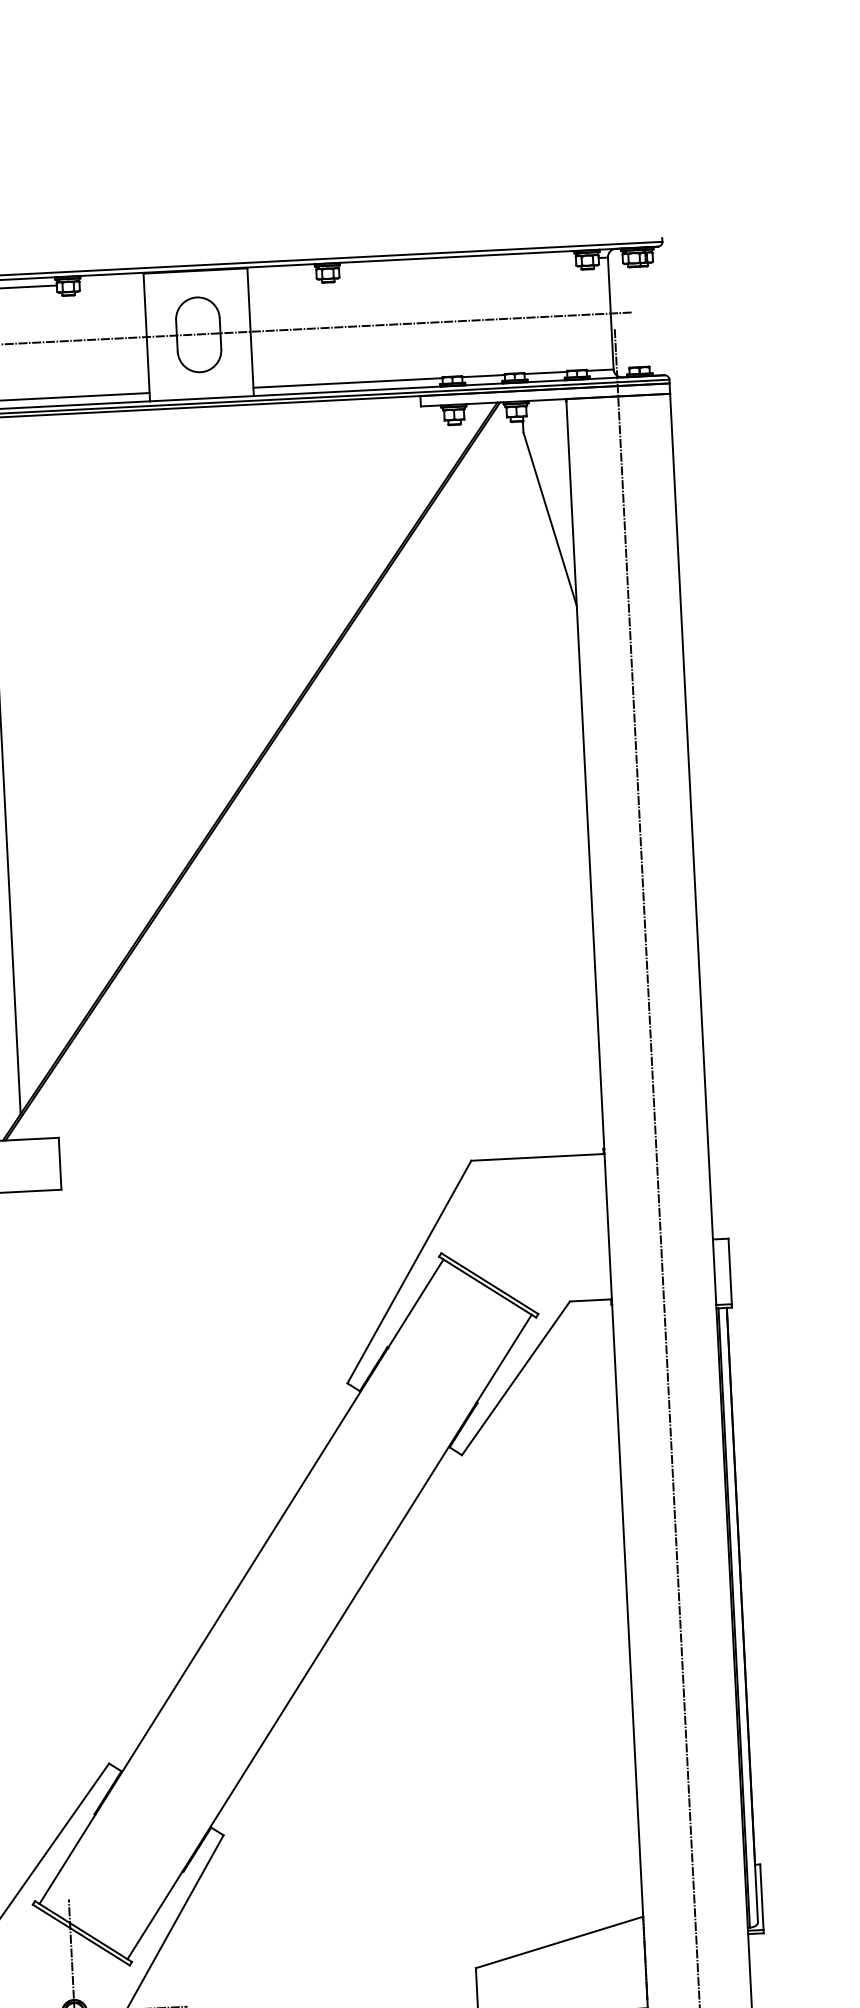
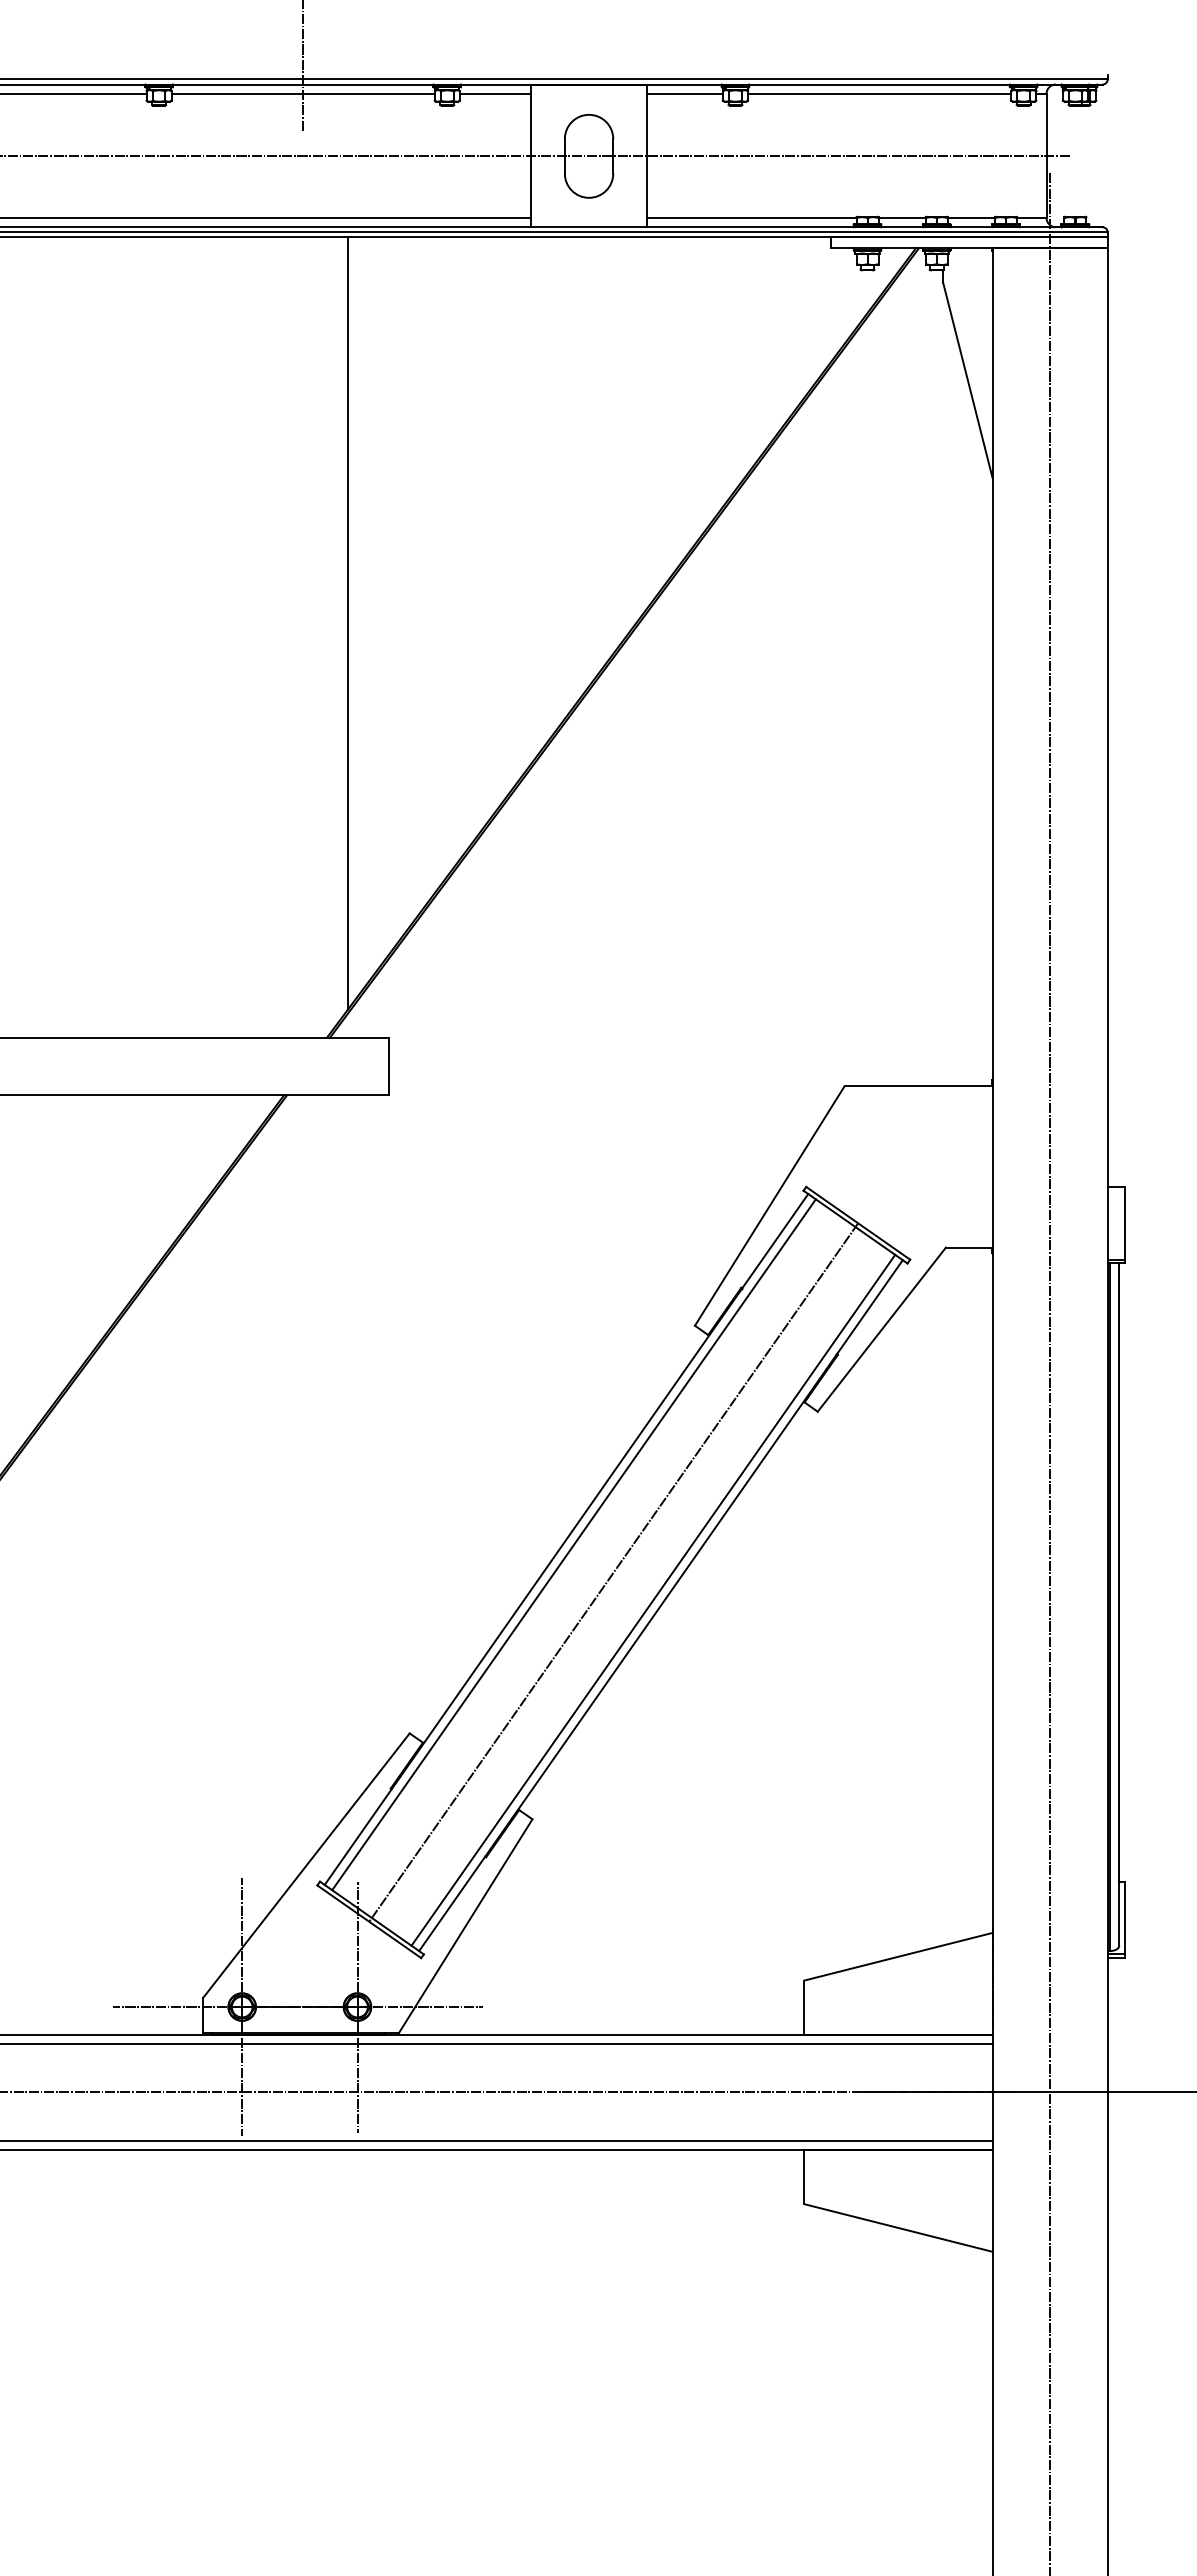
line: (457, 264) -> (879, 93), added
line: (281, 273) -> (684, 93), added
line: (111, 282) -> (495, 93), added
line: (248, 1585) -> (573, 1544), added
line: (285, 1609) -> (613, 1572), added
line: (322, 1631) -> (653, 1599), added

